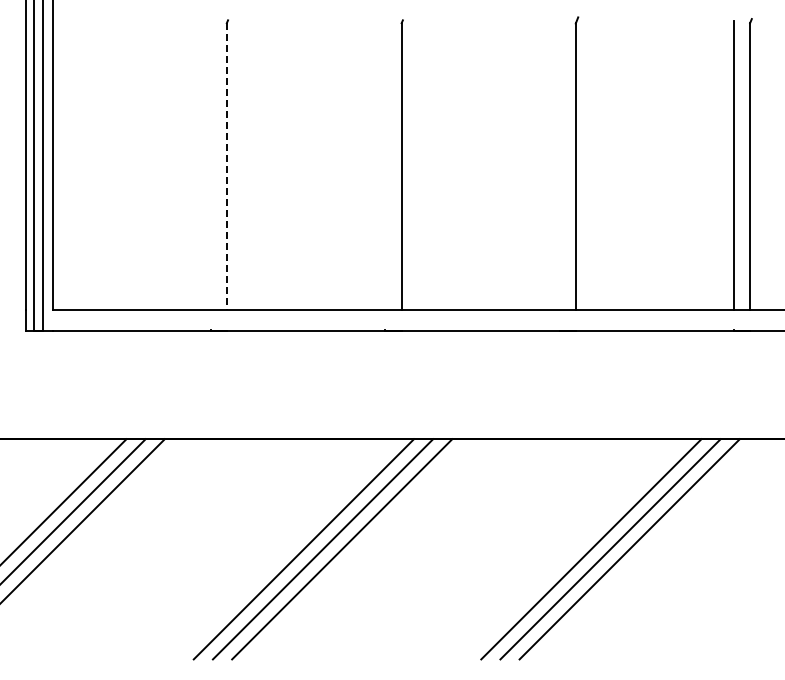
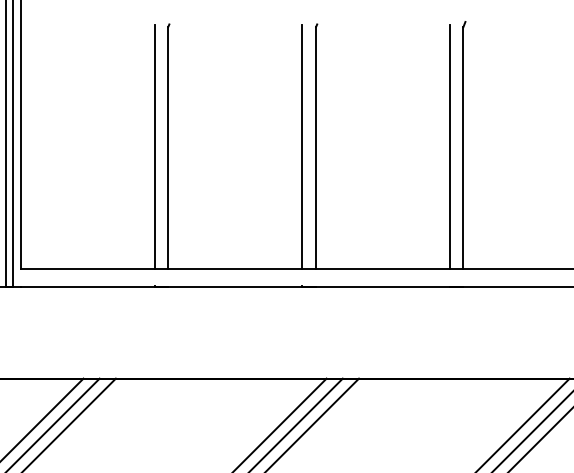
line: (210, 165) -> (154, 147), added
line: (385, 165) -> (302, 147), added
line: (559, 165) -> (449, 147), added
line: (226, 167) -> (168, 148), dashed -> solid

